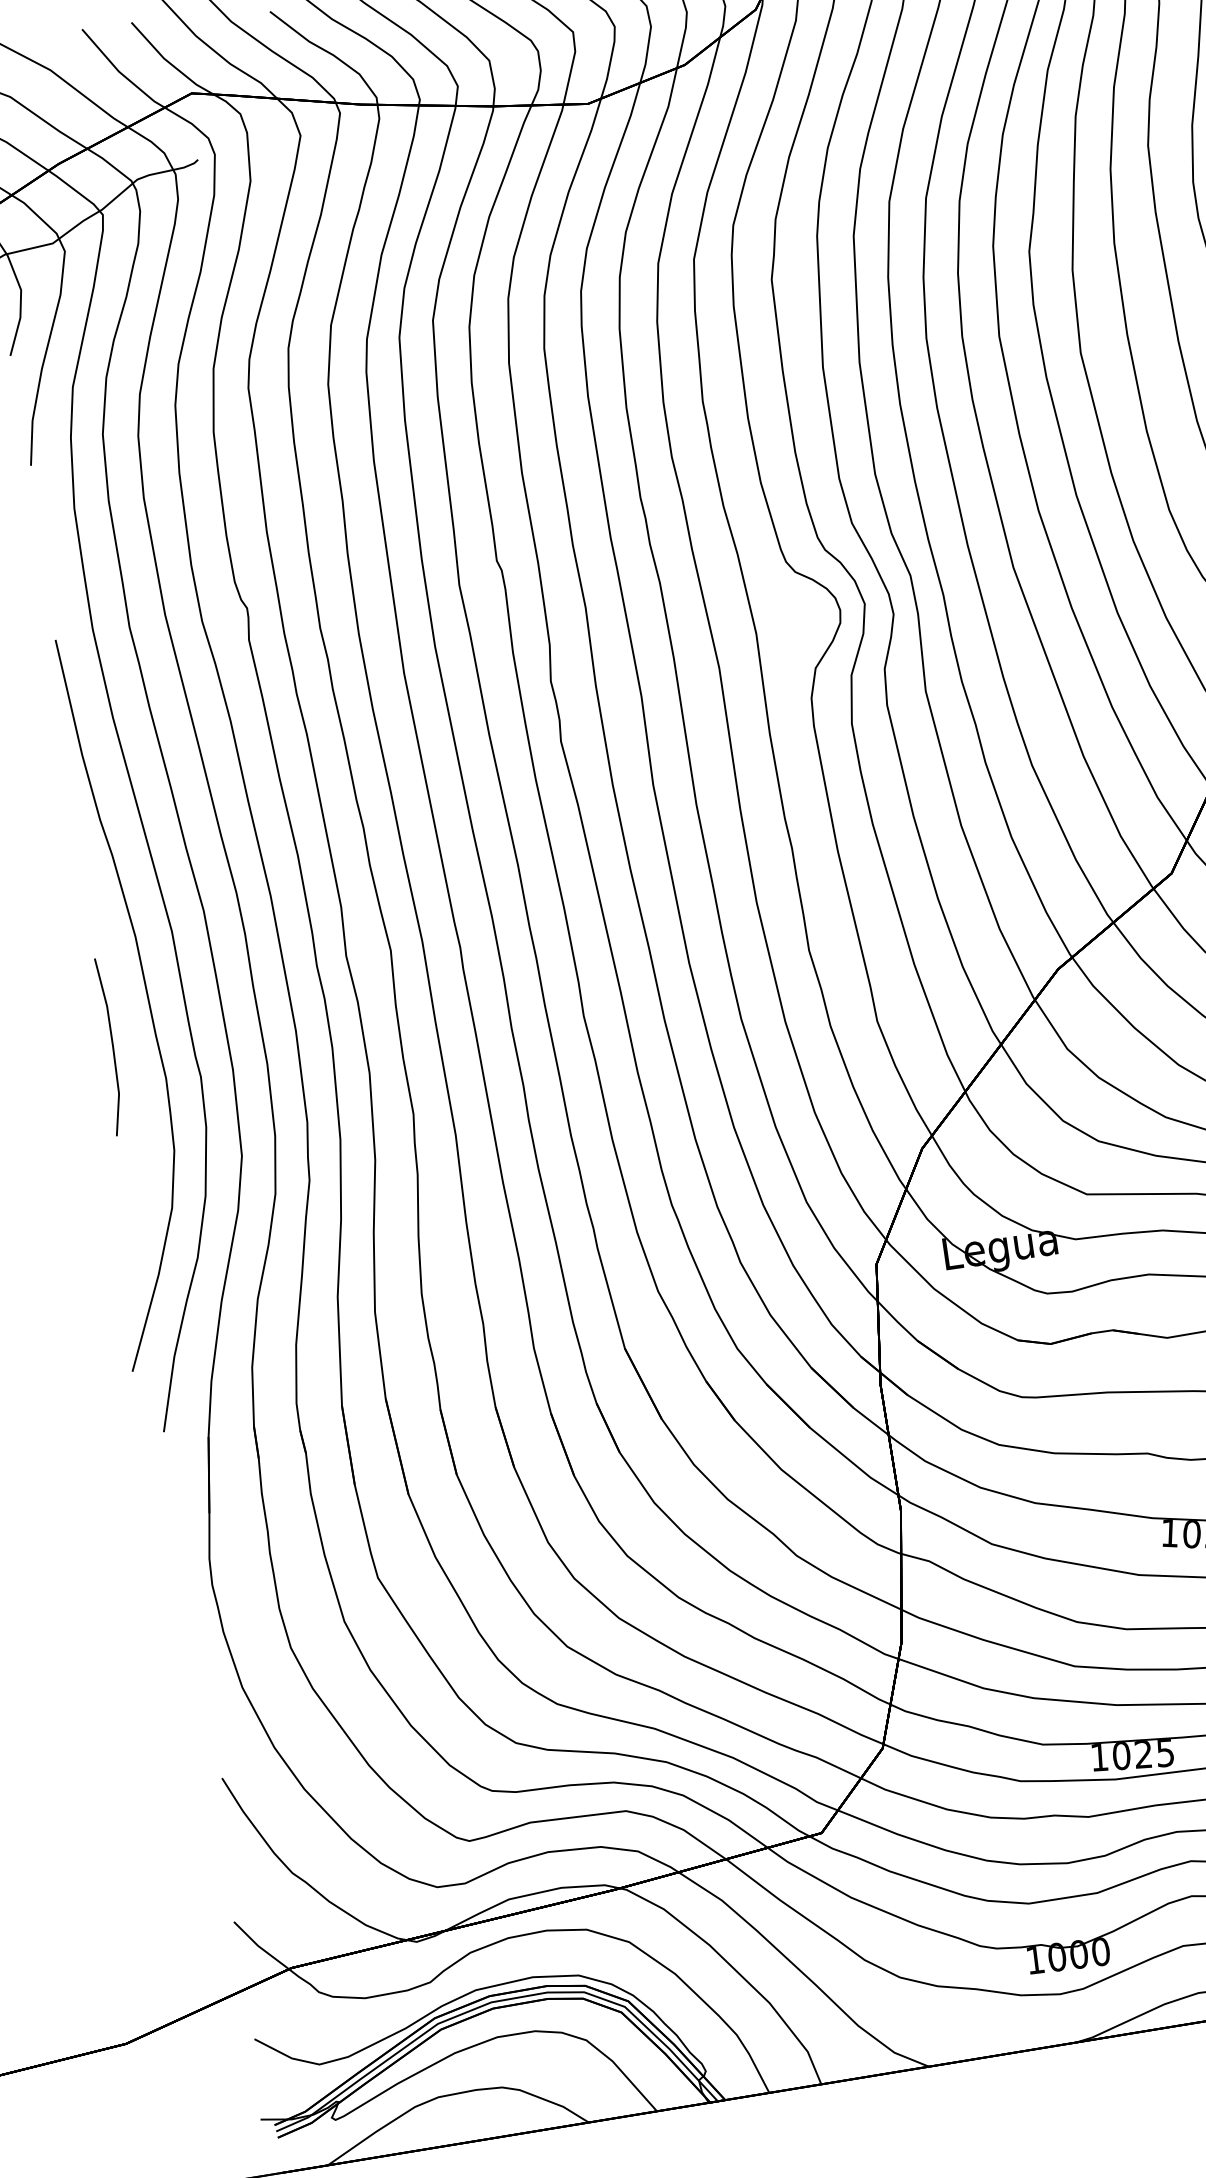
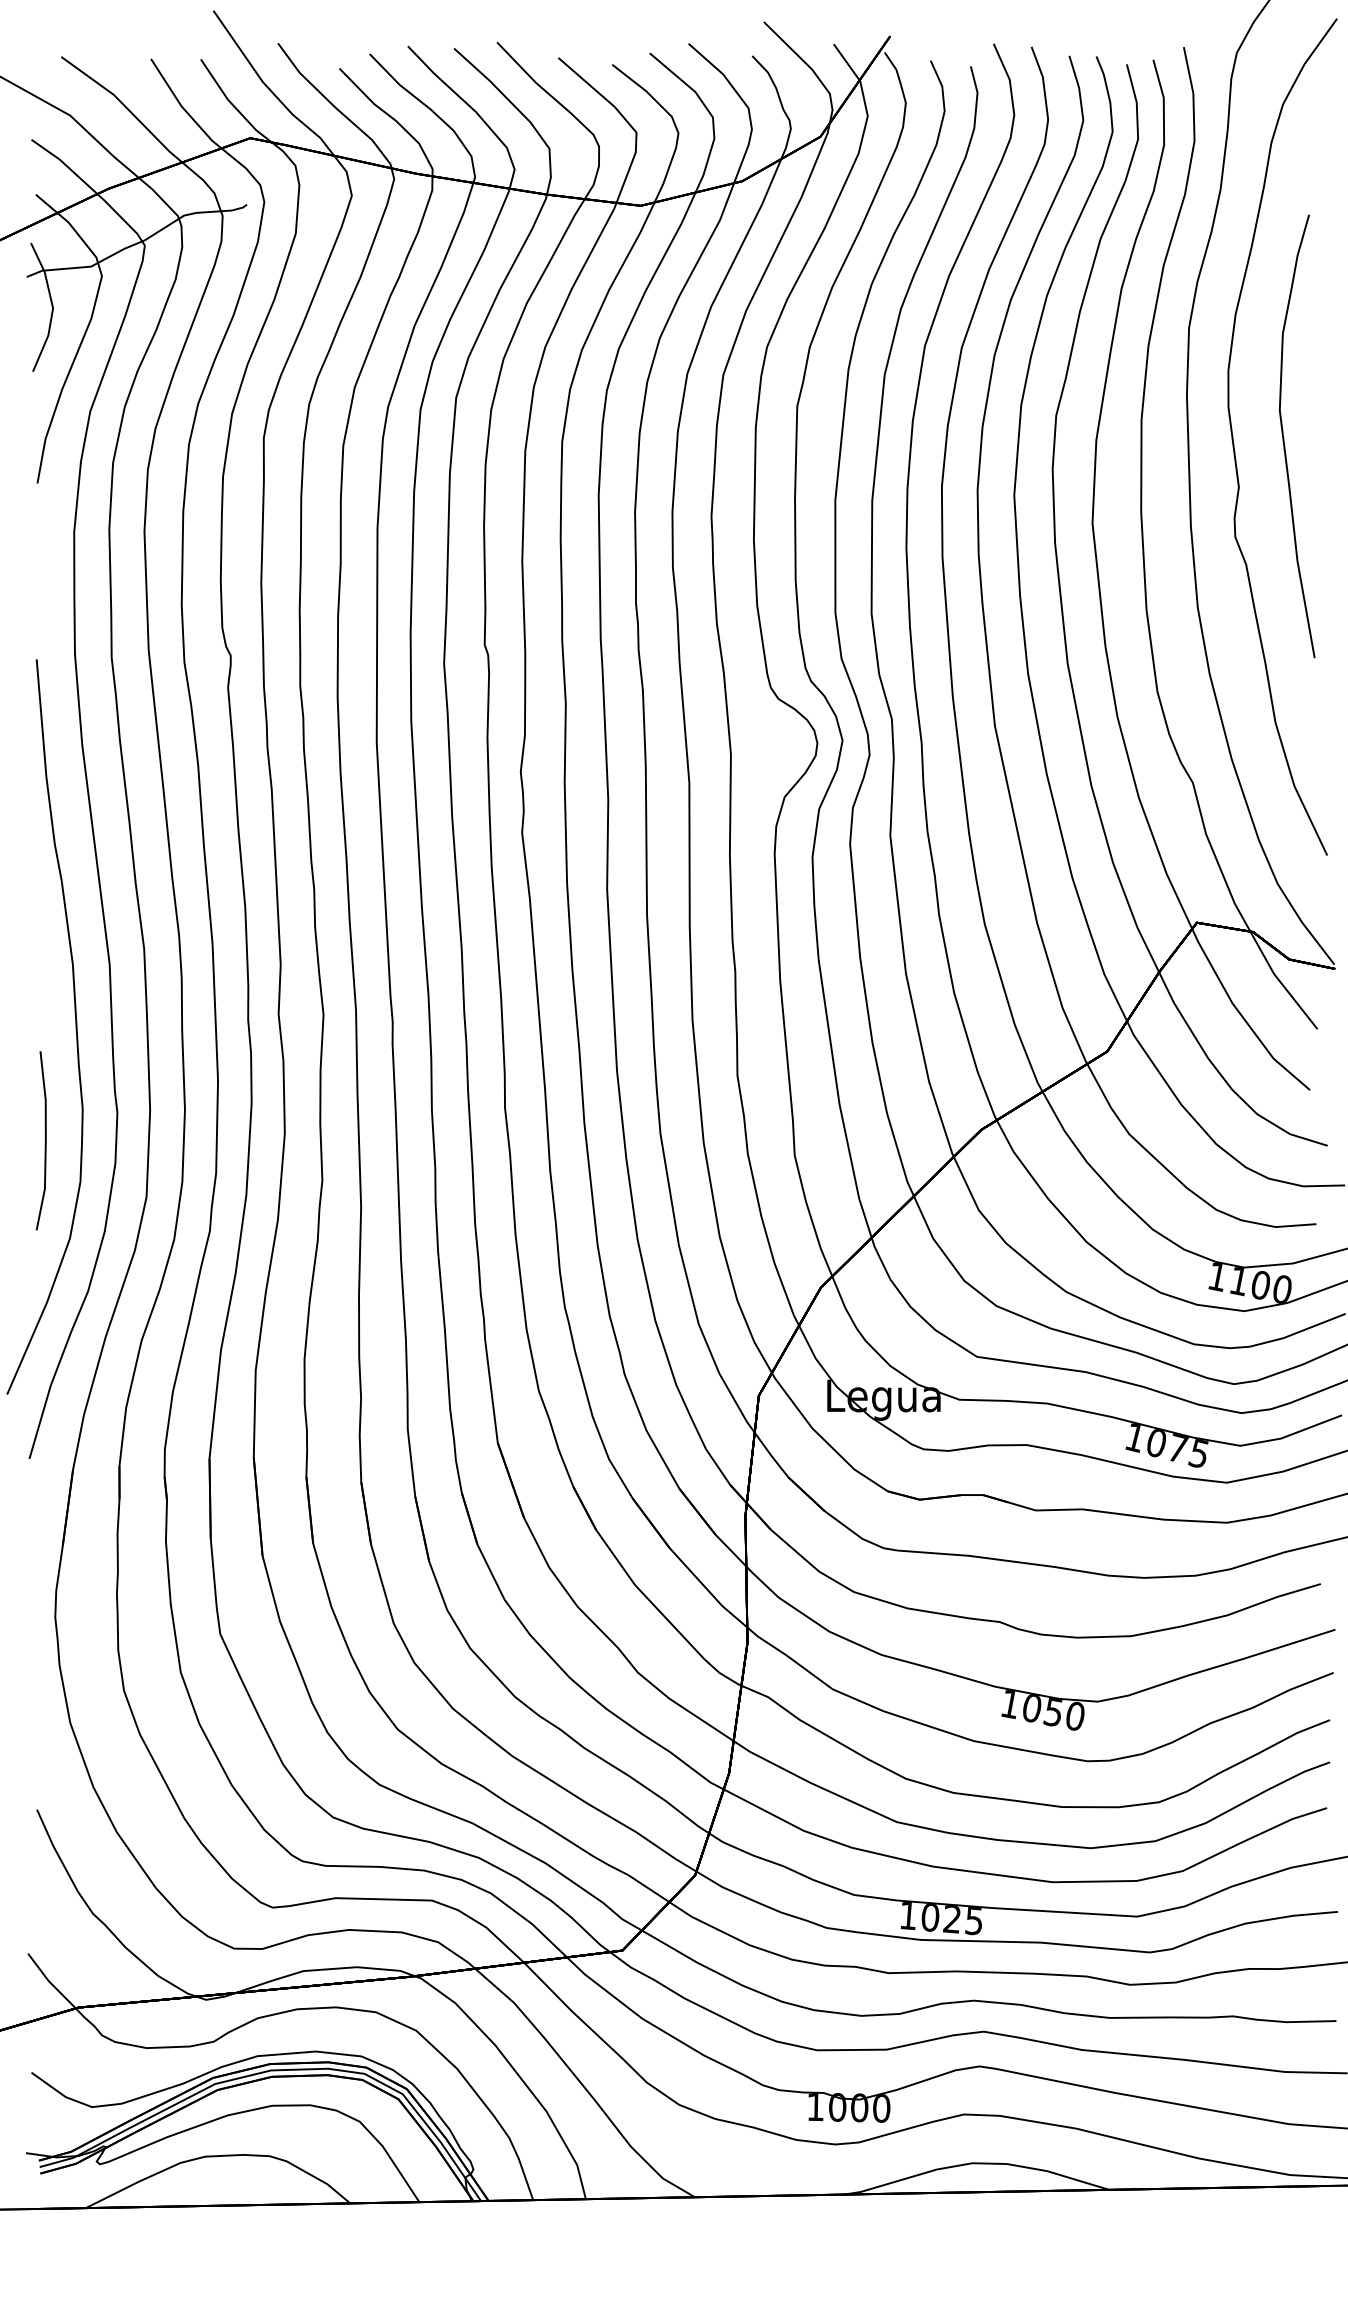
line: (111, 1047) -> (44, 1141), moved

